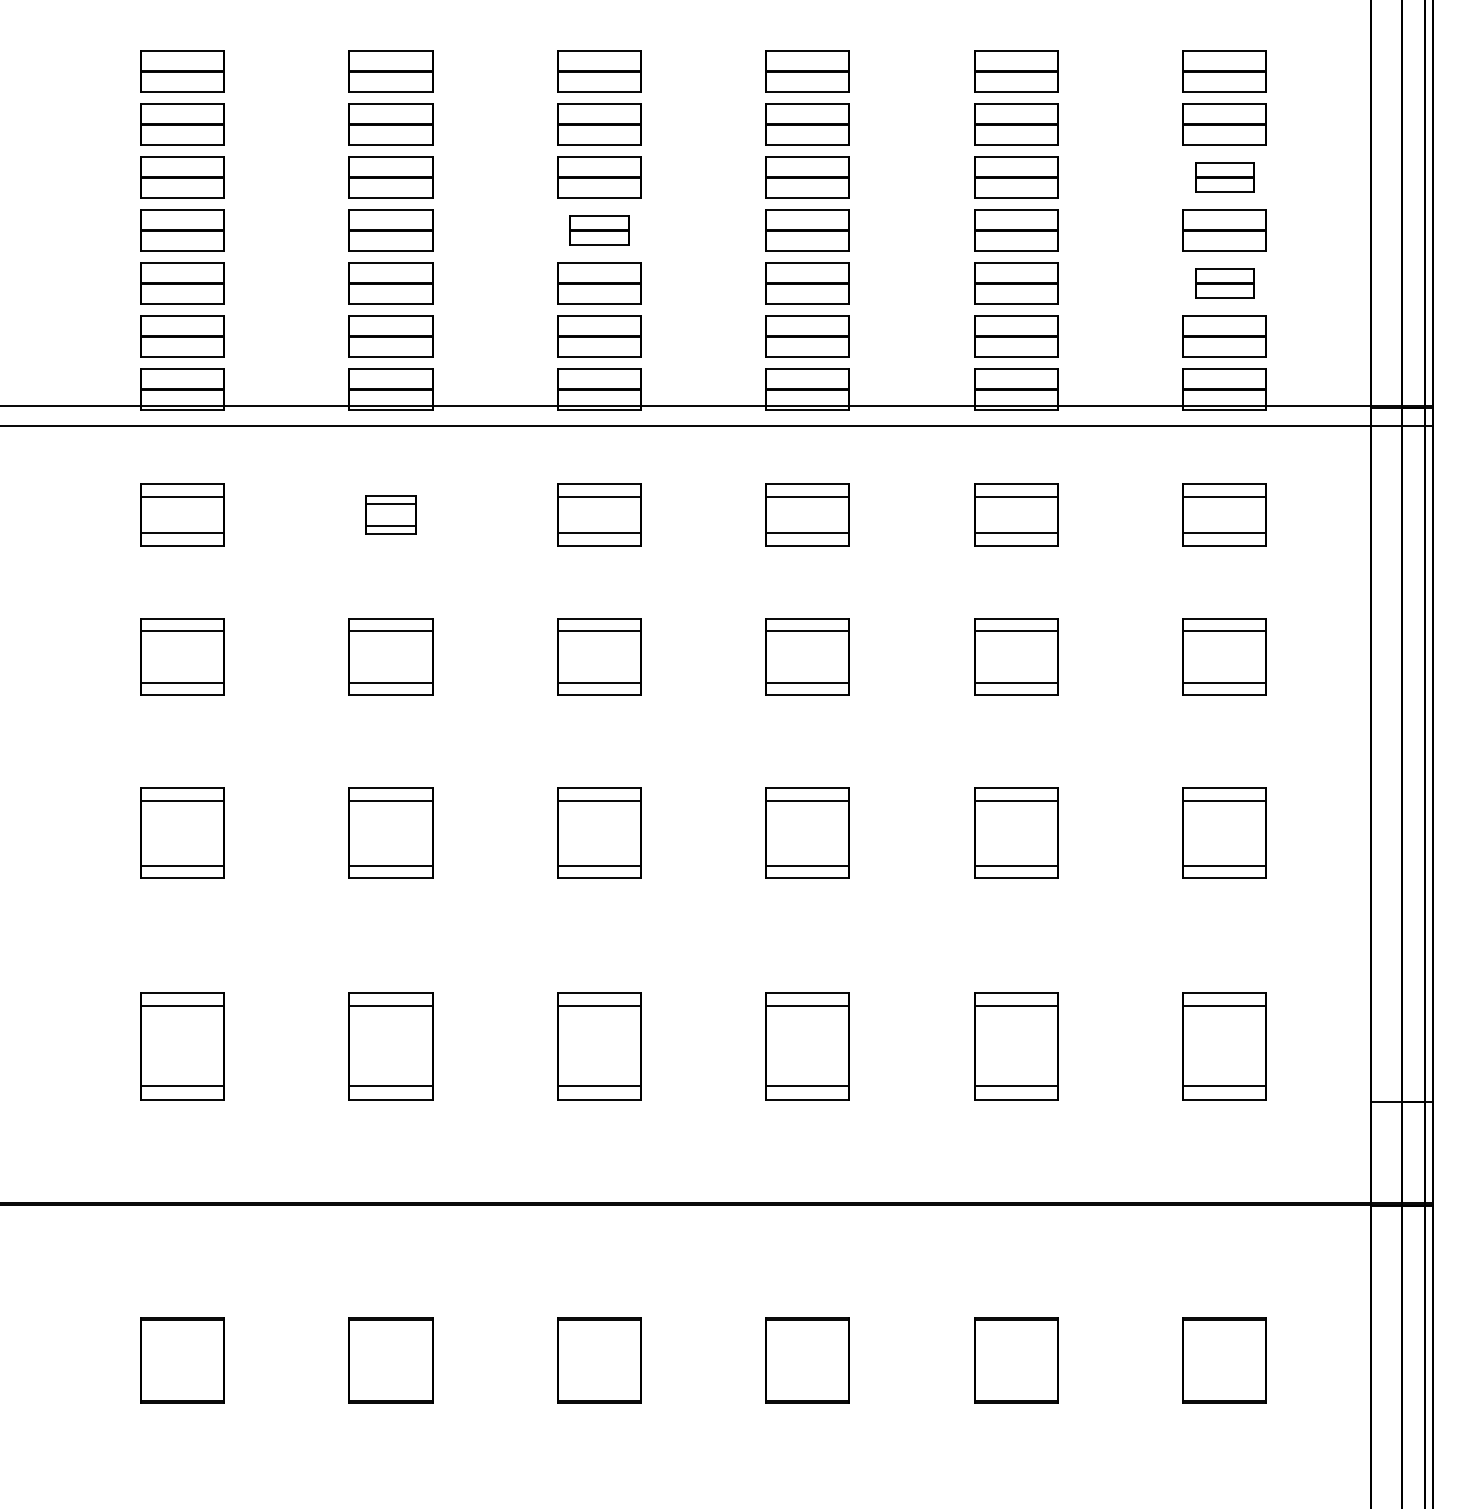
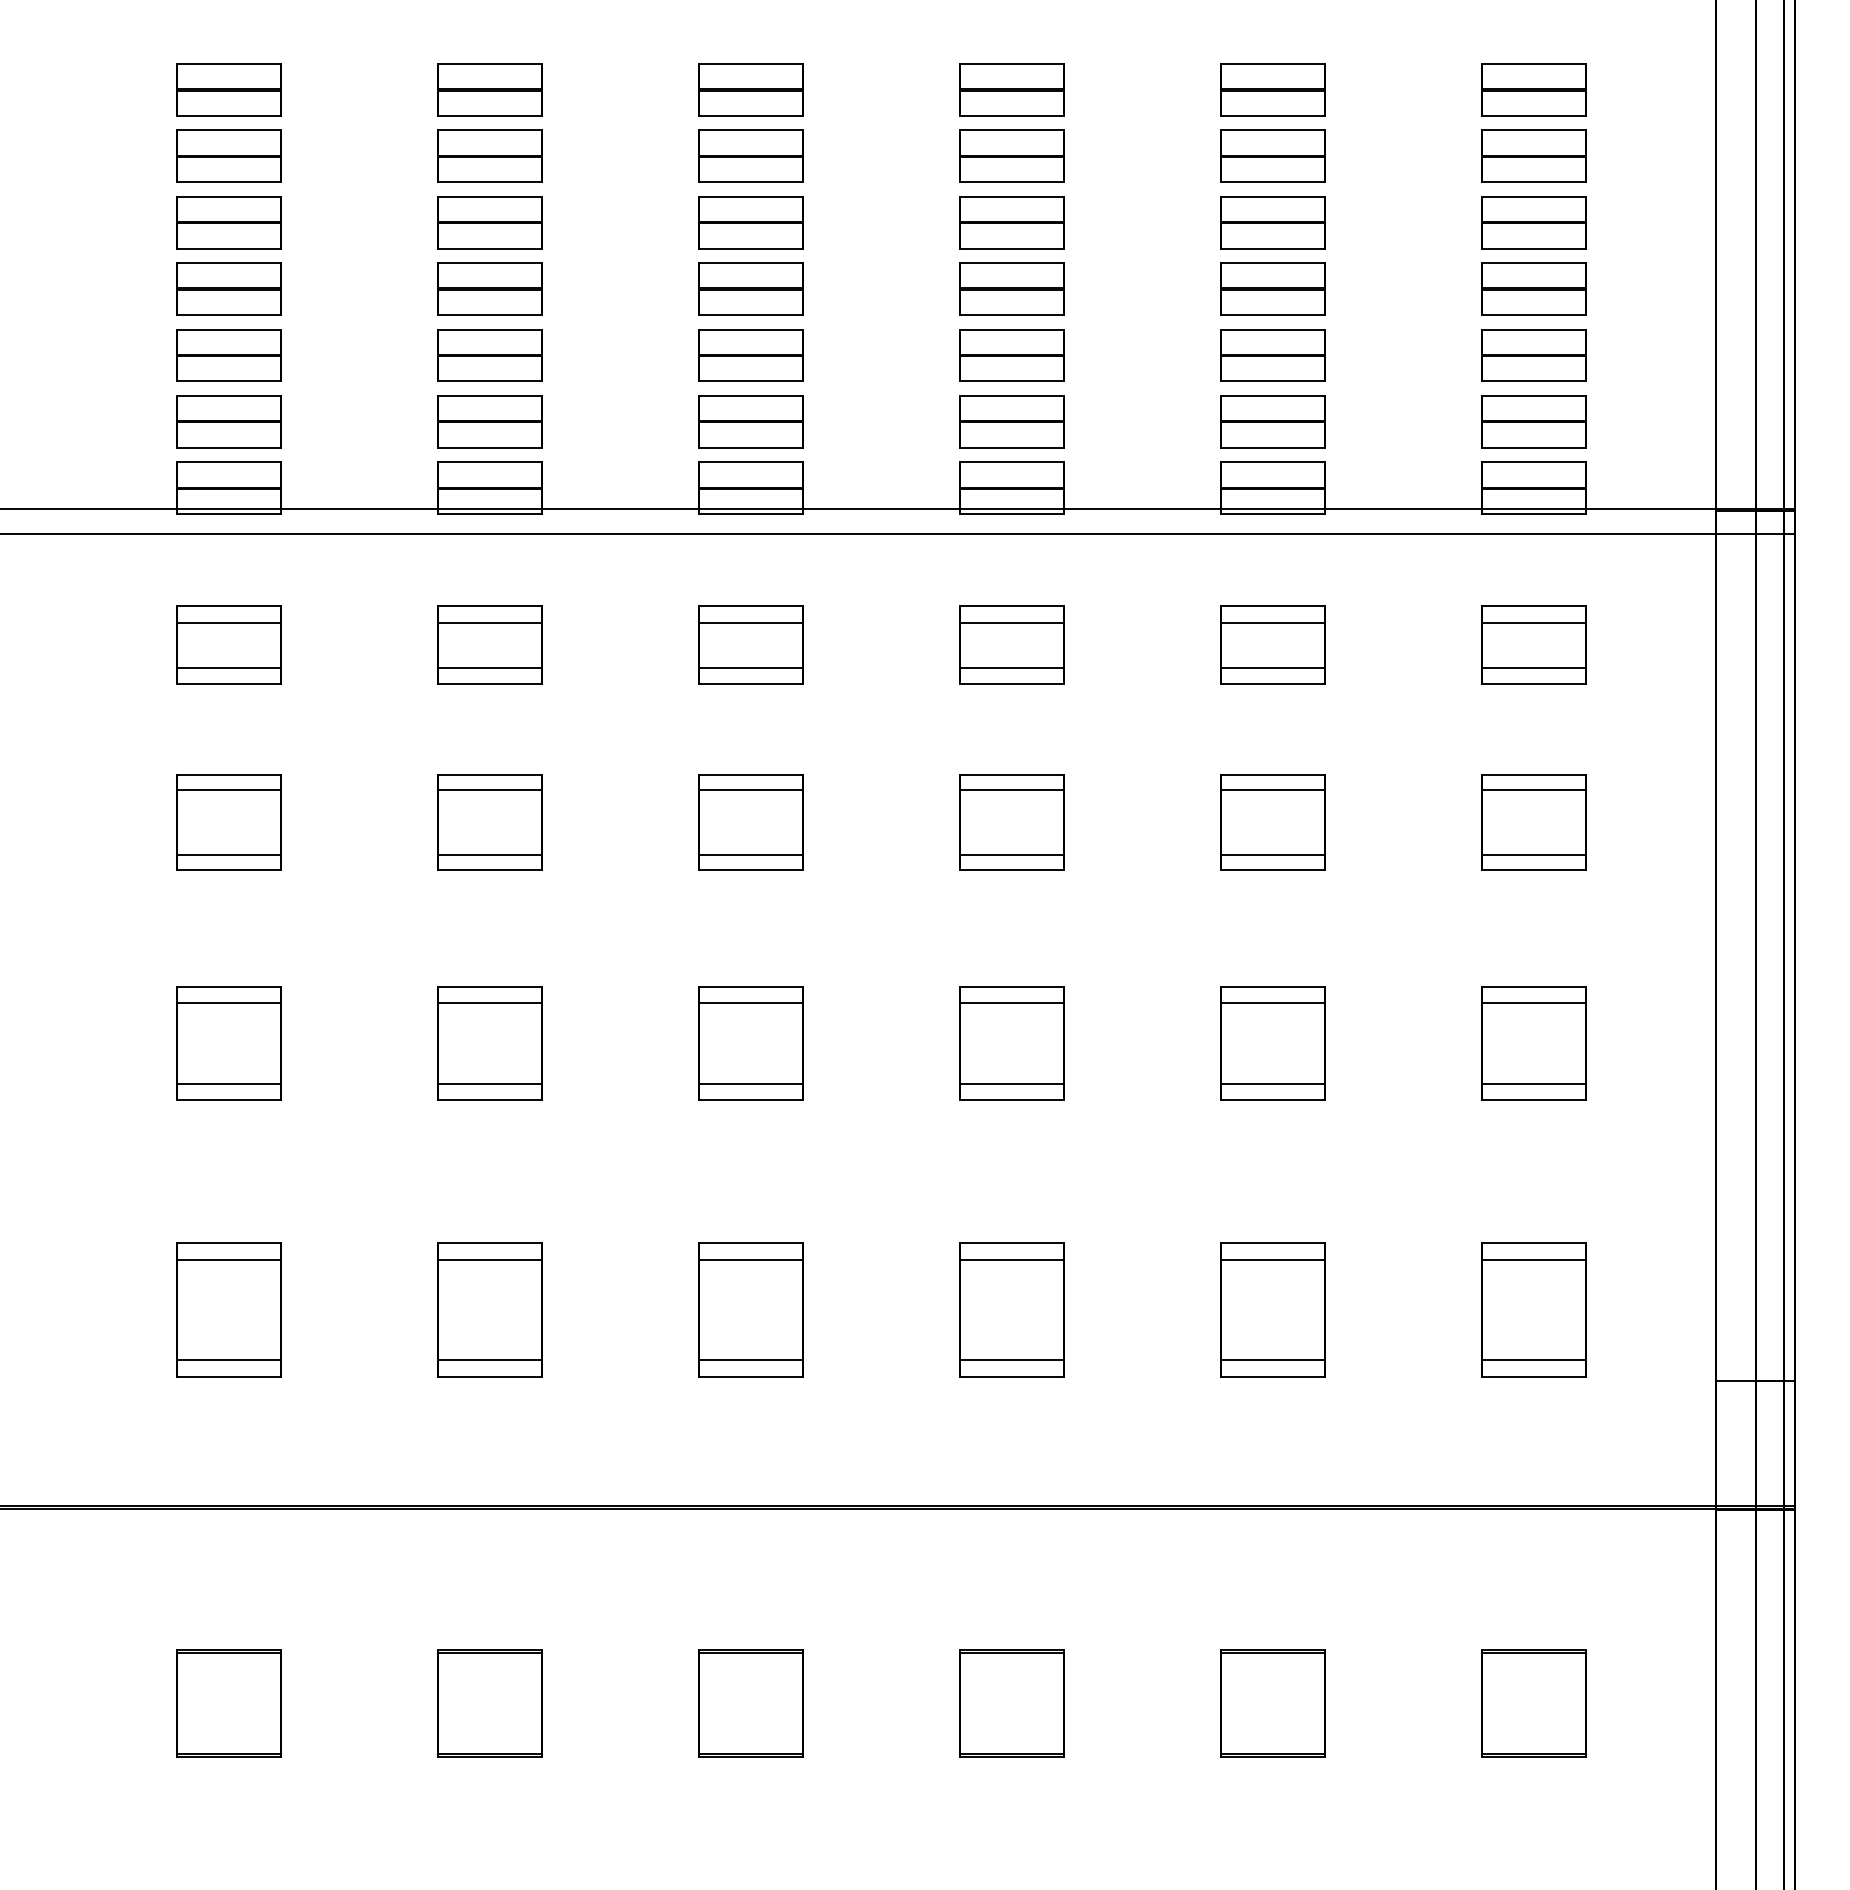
part: (1224, 177) -> (1533, 222), size x1.43
part: (599, 230) -> (750, 288), size x1.43
part: (1224, 283) -> (1533, 355), size x1.43
part: (390, 514) -> (489, 644), size x1.67

